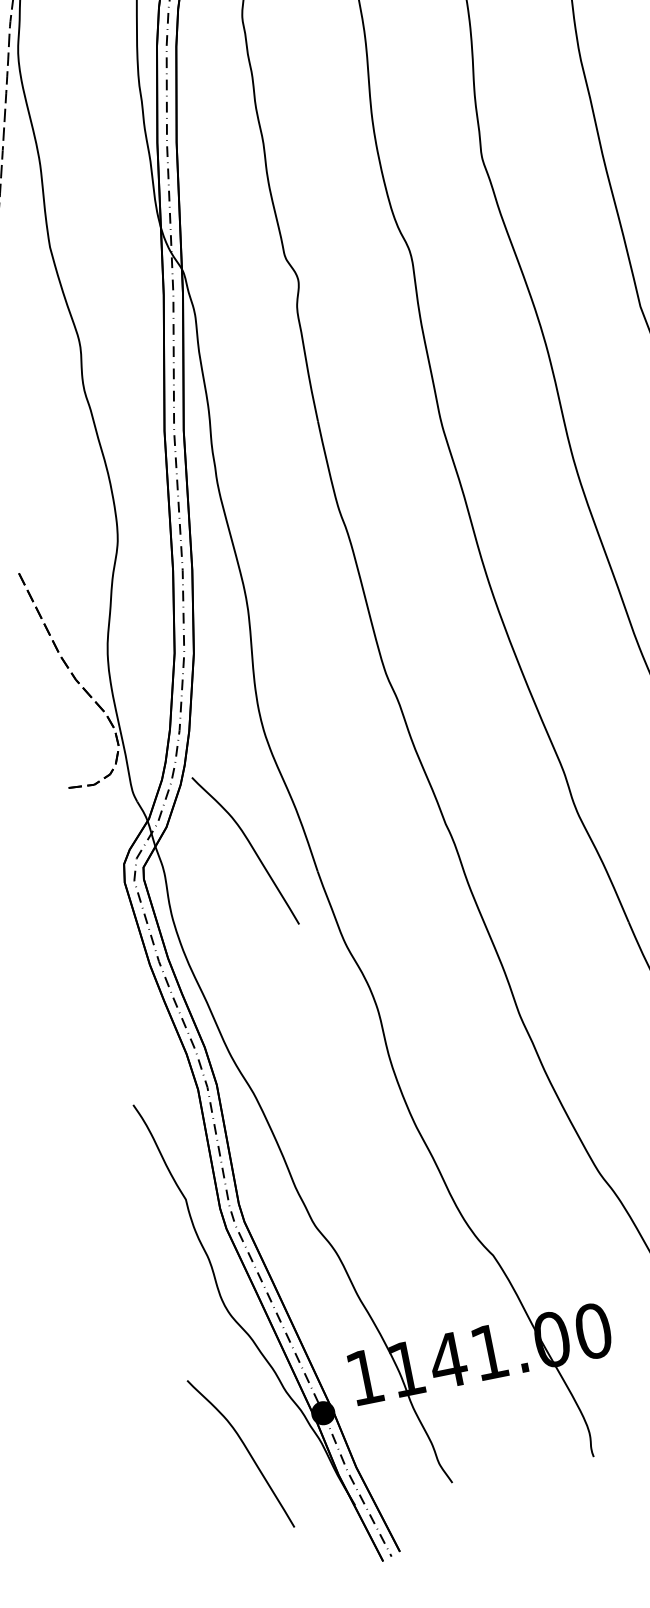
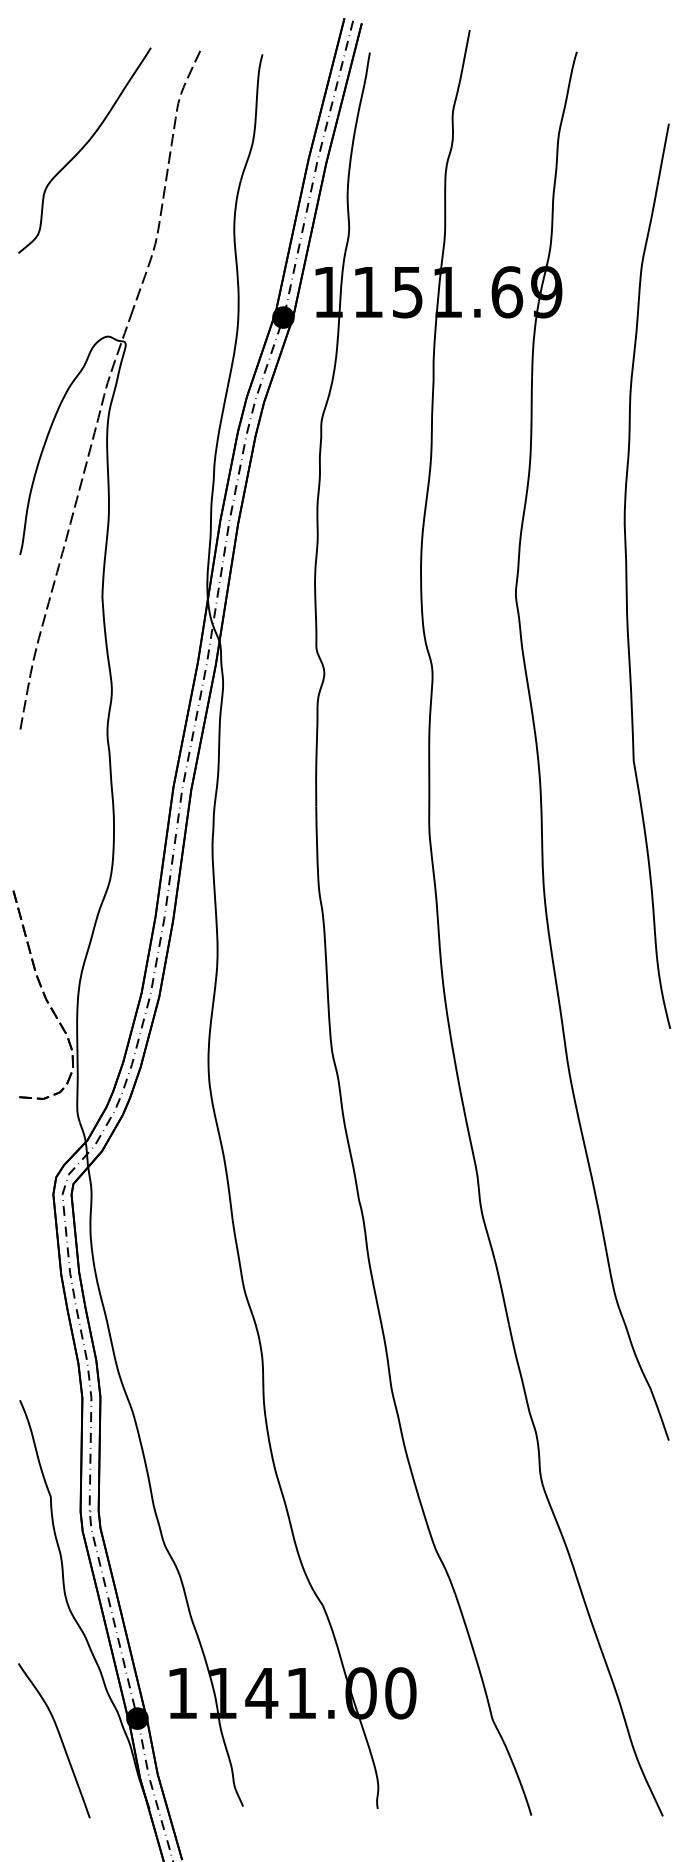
curve: (250, 846) -> (175, 1184), removed

